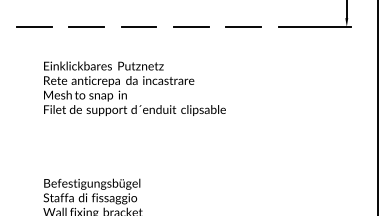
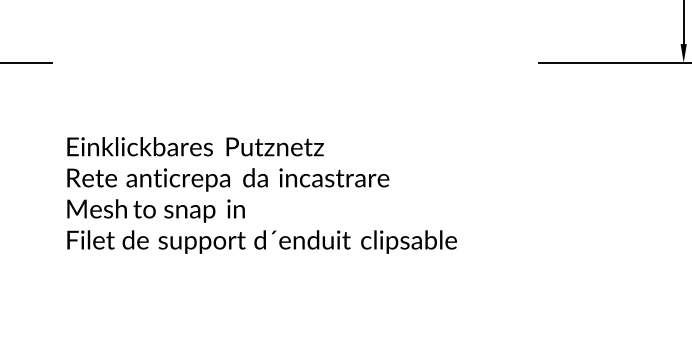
line: (86, 26) -> (126, 62), removed
line: (138, 26) -> (237, 62), removed
line: (190, 26) -> (348, 62), removed
line: (243, 26) -> (462, 62), removed
text: (134, 88) -> (261, 194), moved

